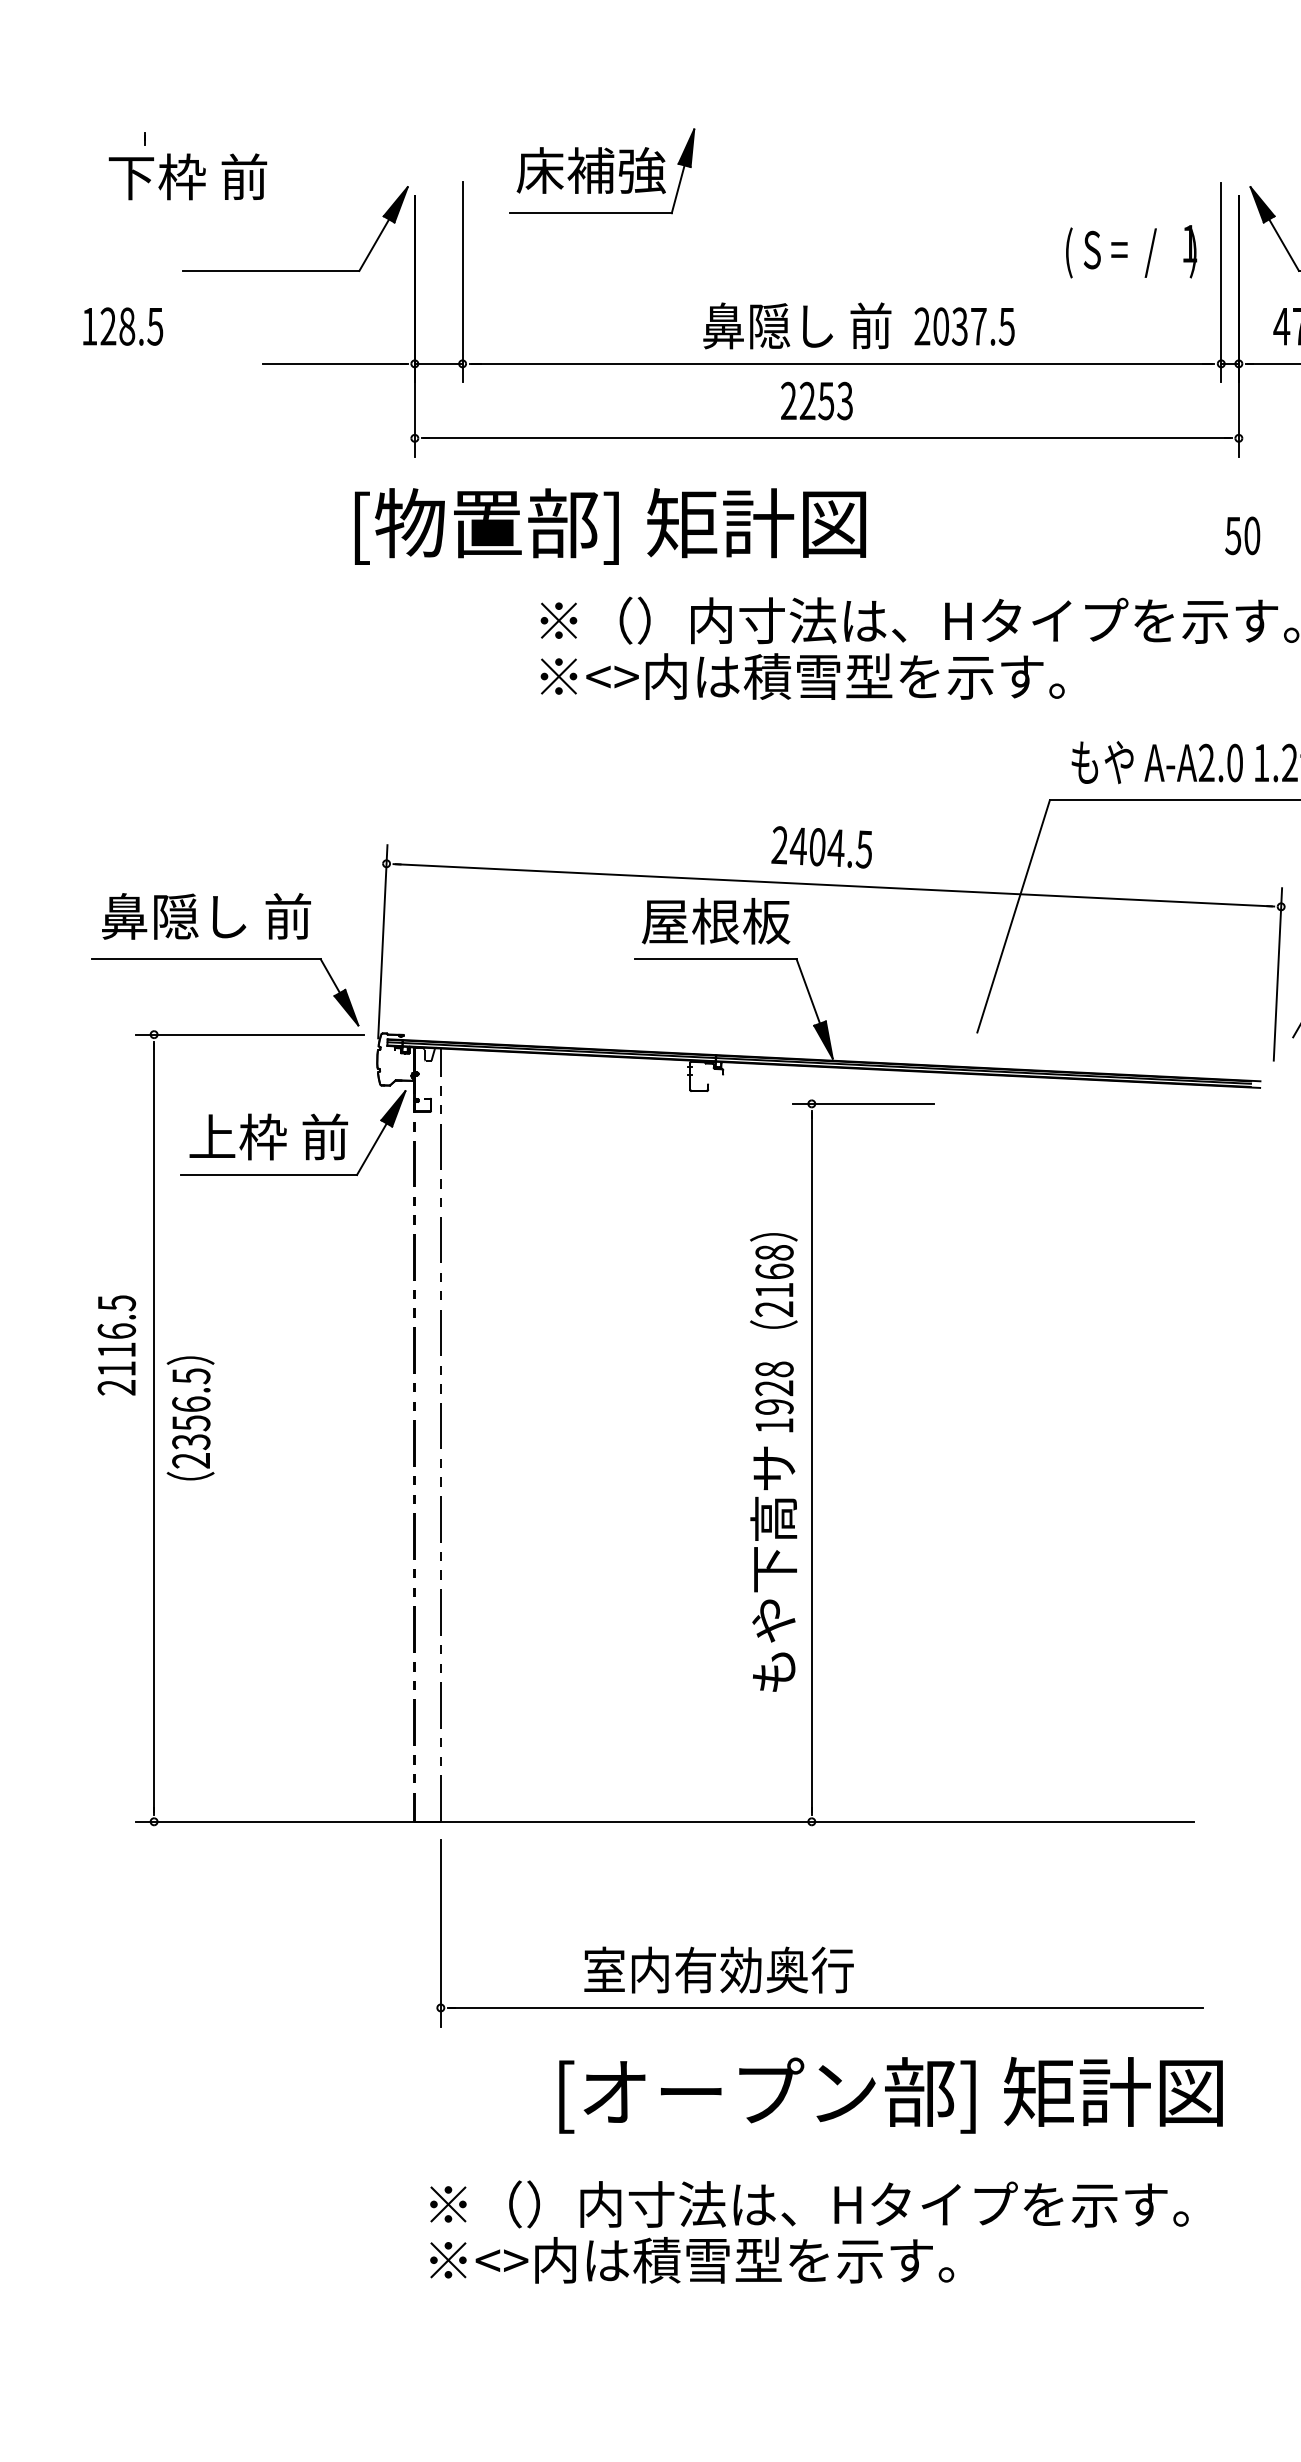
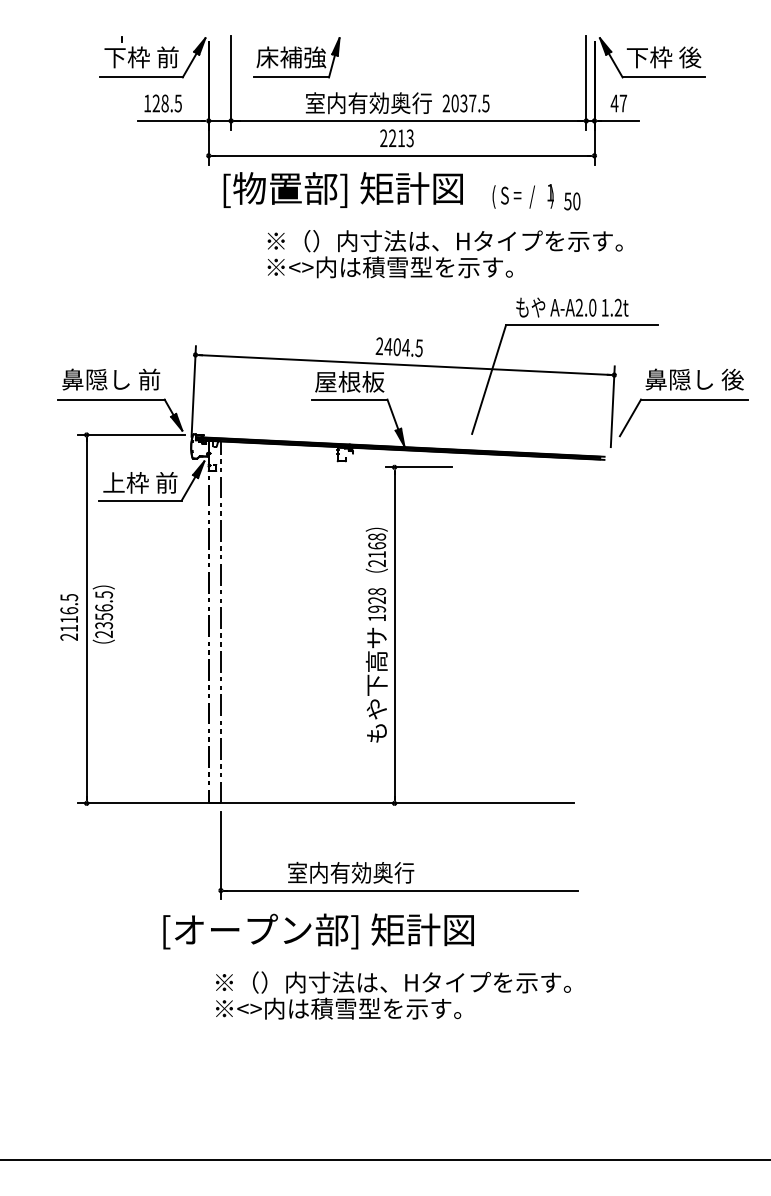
part: (187, 166) -> (141, 52), moved
part: (602, 170) -> (296, 57), moved
text: (1129, 251) -> (522, 196), moved
text: (121, 326) -> (162, 103), moved
text: (756, 326) -> (368, 103), 鼻隠し 前 -> 室内有効奥行
text: (824, 401) -> (400, 138), 2253 -> 2213
text: (608, 525) -> (342, 189), moved
text: (1243, 535) -> (572, 201), moved
text: (117, 1345) -> (69, 617), moved
text: (890, 2095) -> (318, 931), moved

